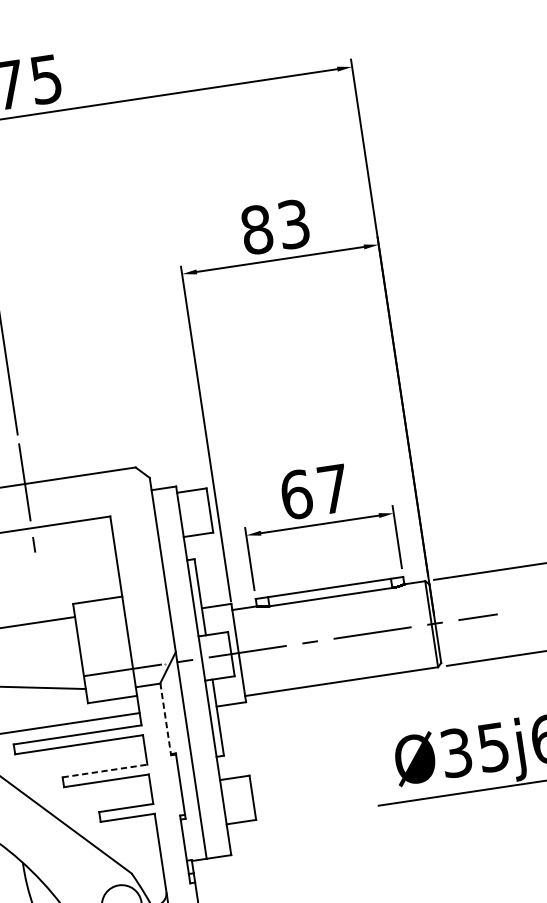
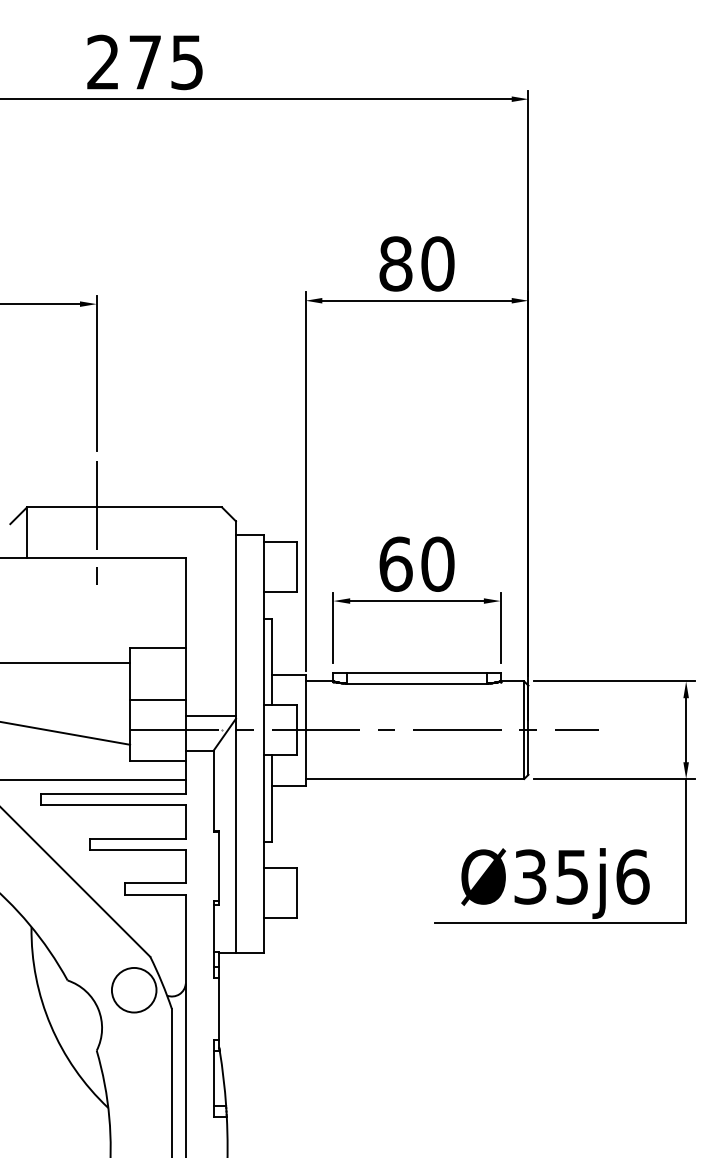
text: (293, 223) -> (437, 263), 83 -> 80
text: (333, 488) -> (437, 563), 67 -> 60
line: (104, 645) -> (157, 699), added
line: (153, 653) -> (210, 716), added
line: (165, 719) -> (213, 791), dashed -> solid
line: (105, 770) -> (138, 838), dashed -> solid

